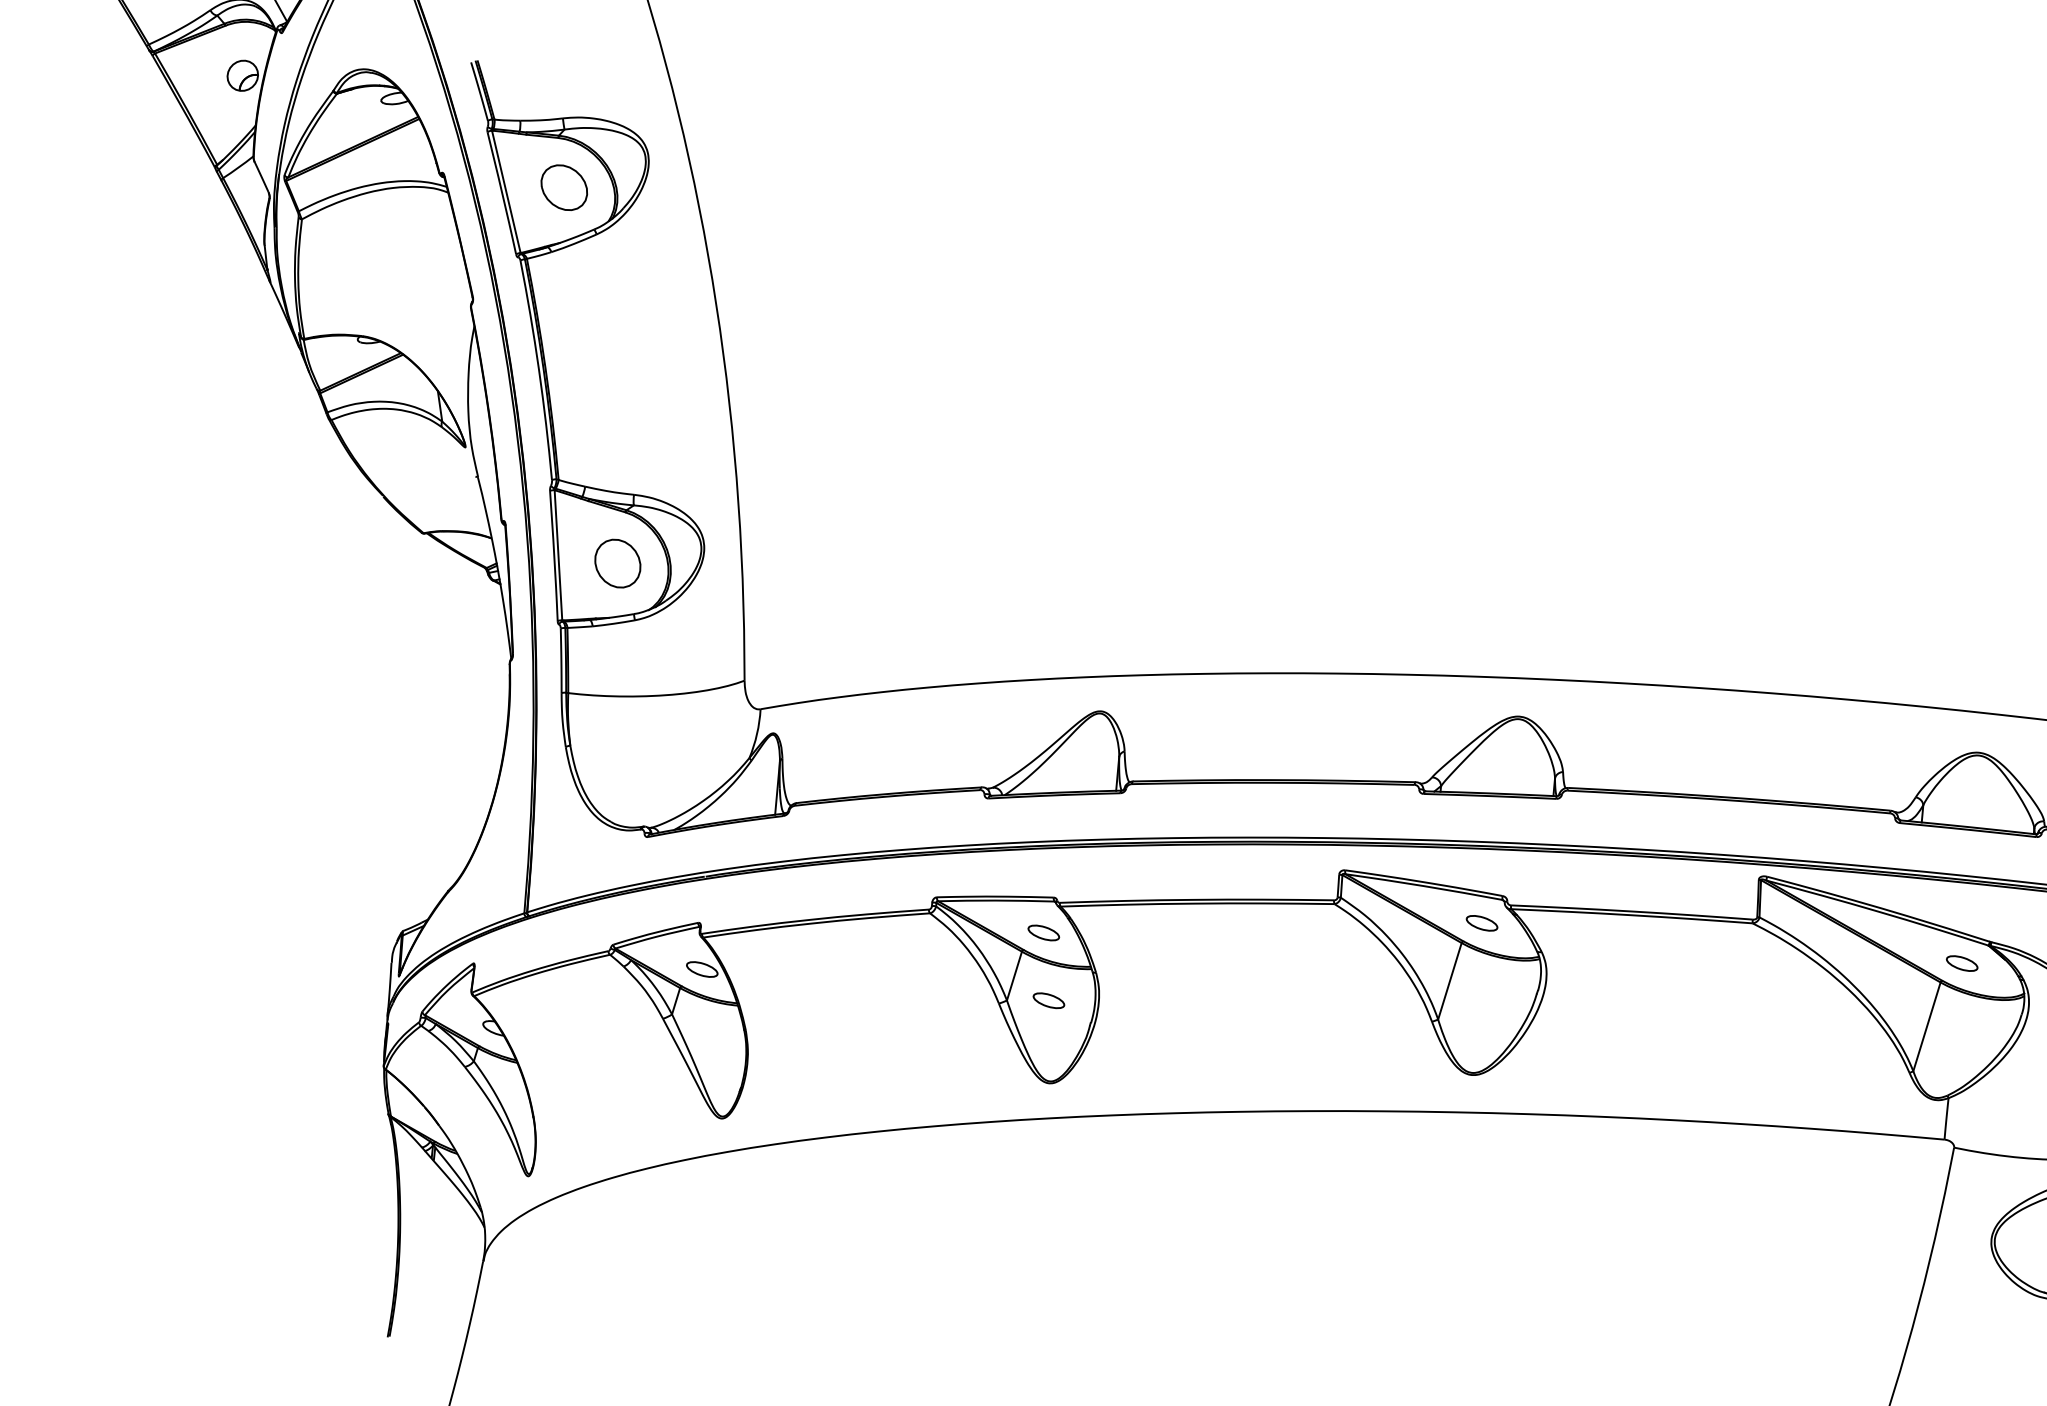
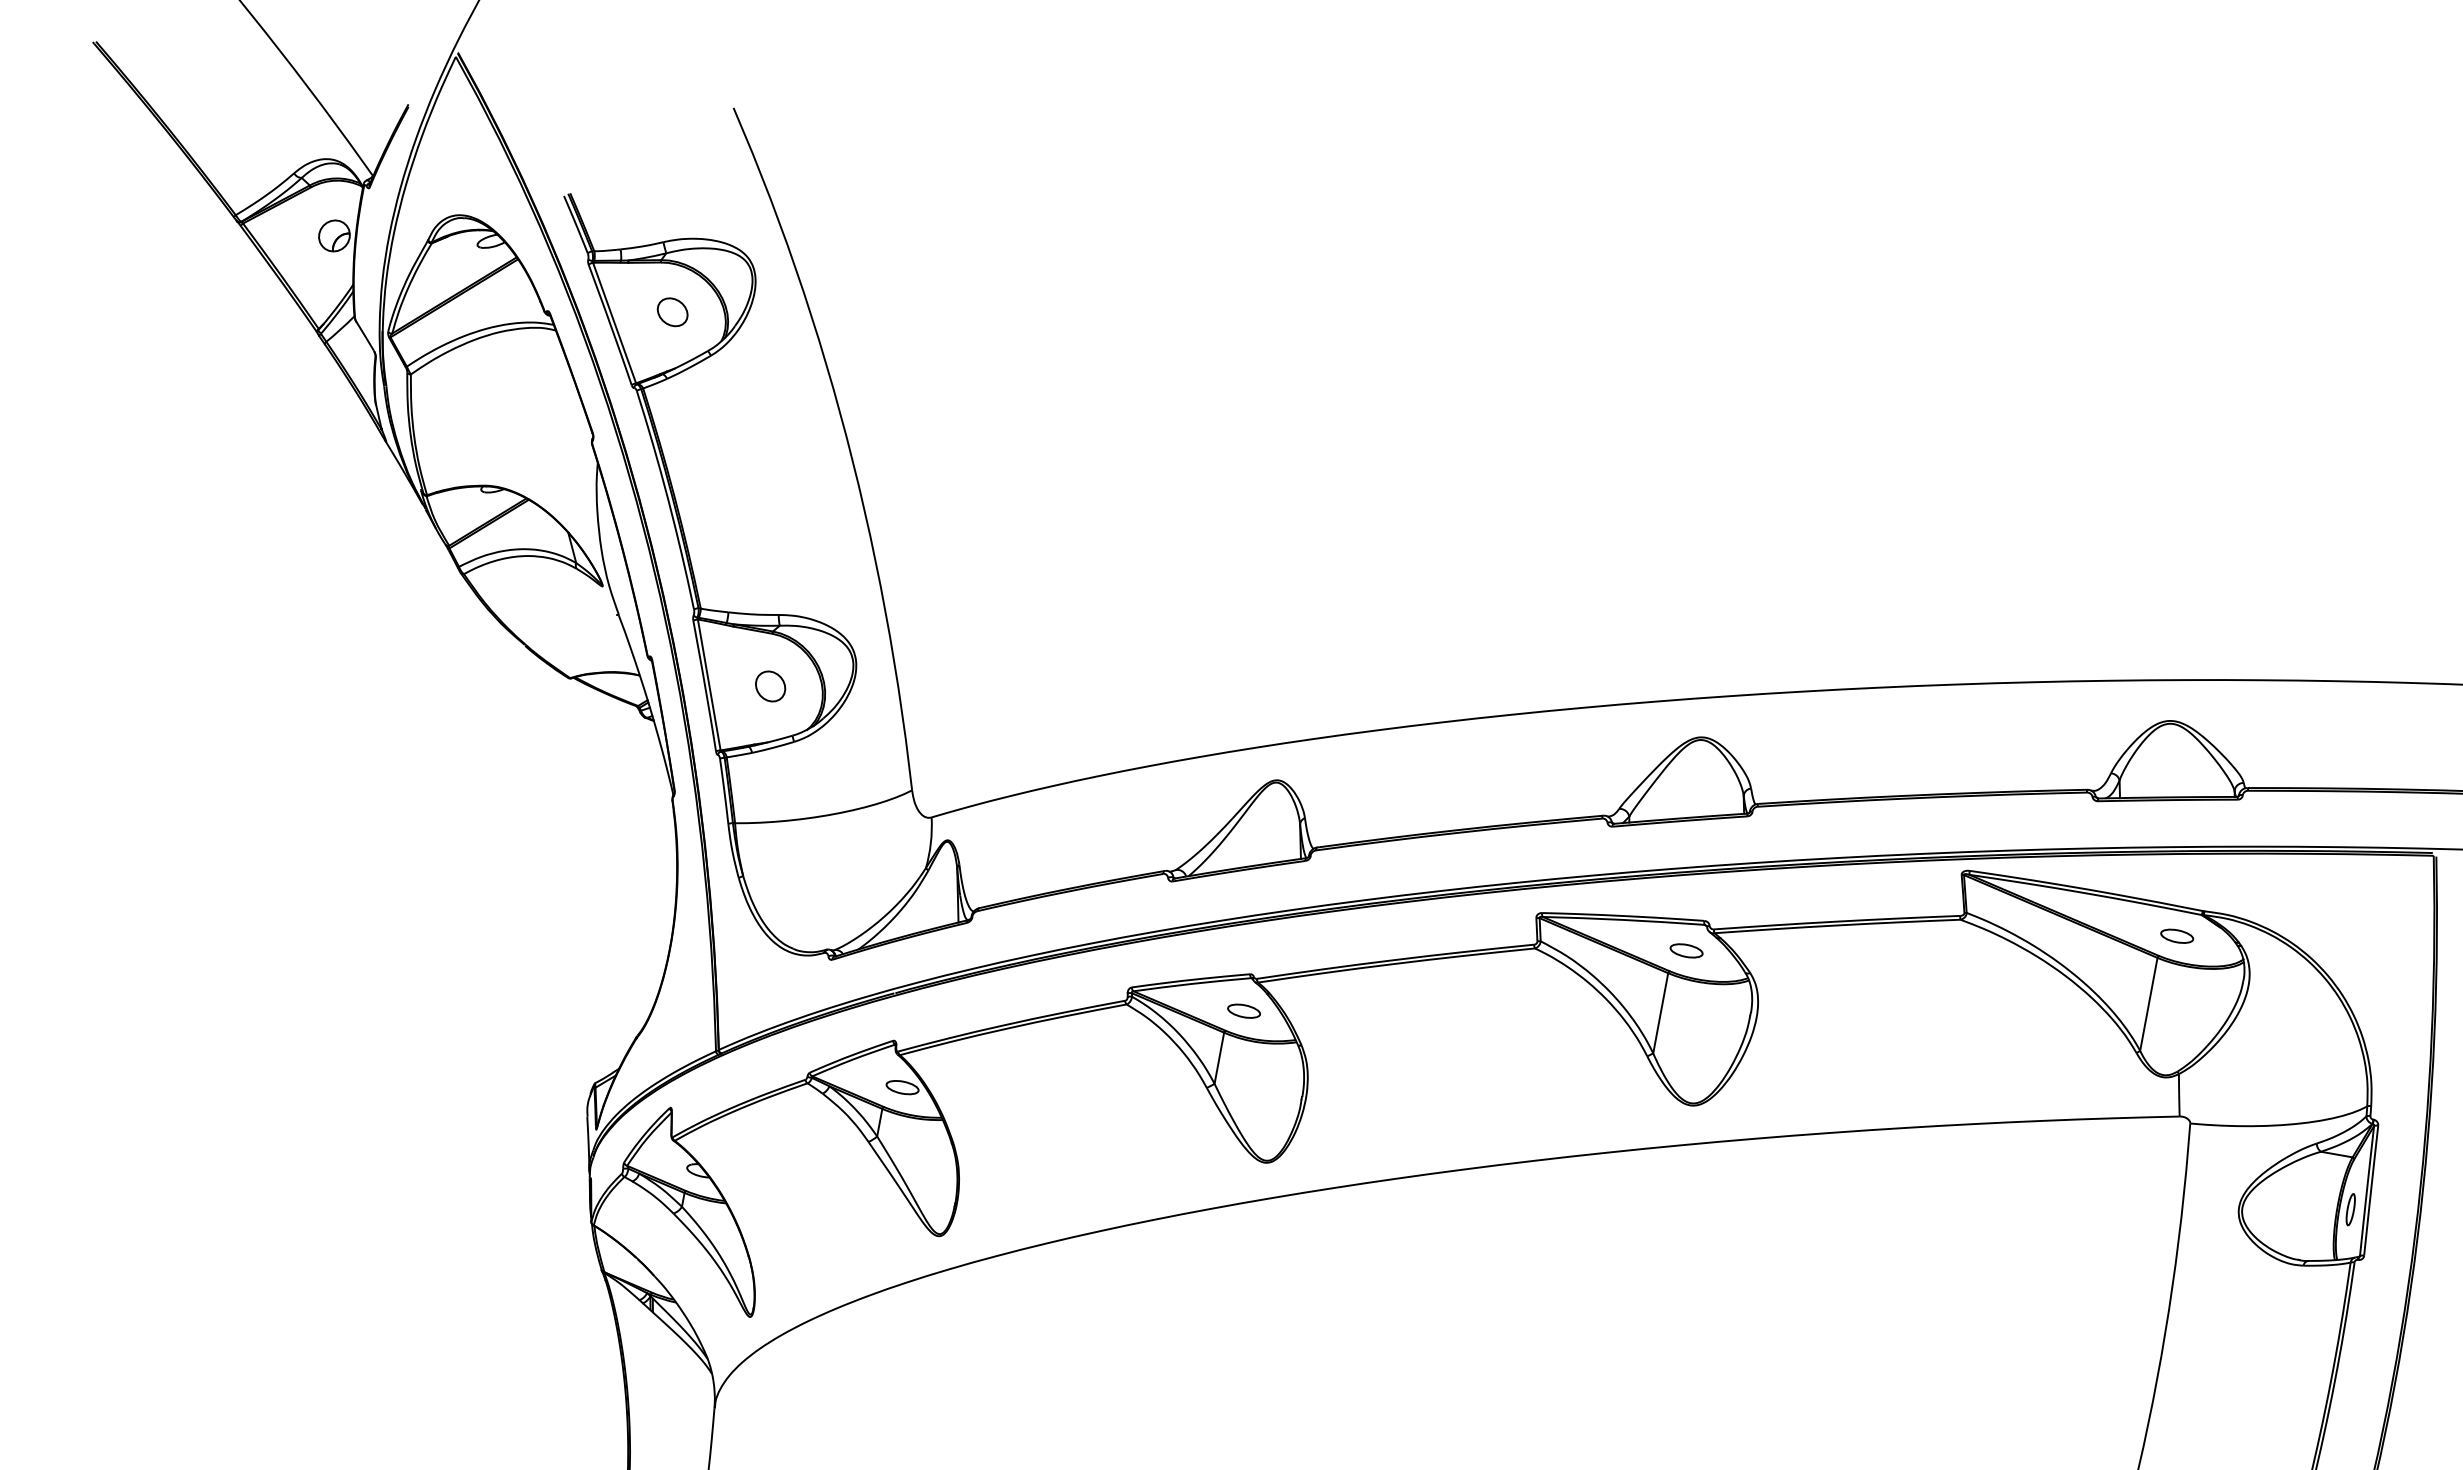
part: (563, 188) -> (672, 312), size x0.62
part: (618, 563) -> (770, 686), size x0.62
part: (1048, 999) -> (1256, 1078), removed

